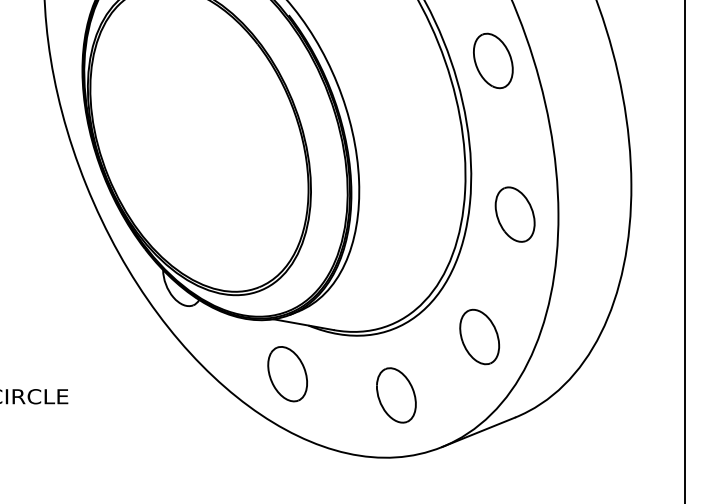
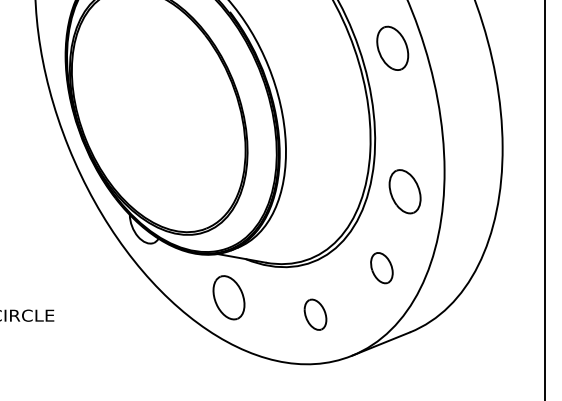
part: (514, 214) -> (404, 191), moved
part: (479, 336) -> (381, 267), size x0.7
part: (396, 395) -> (315, 314), size x0.7

